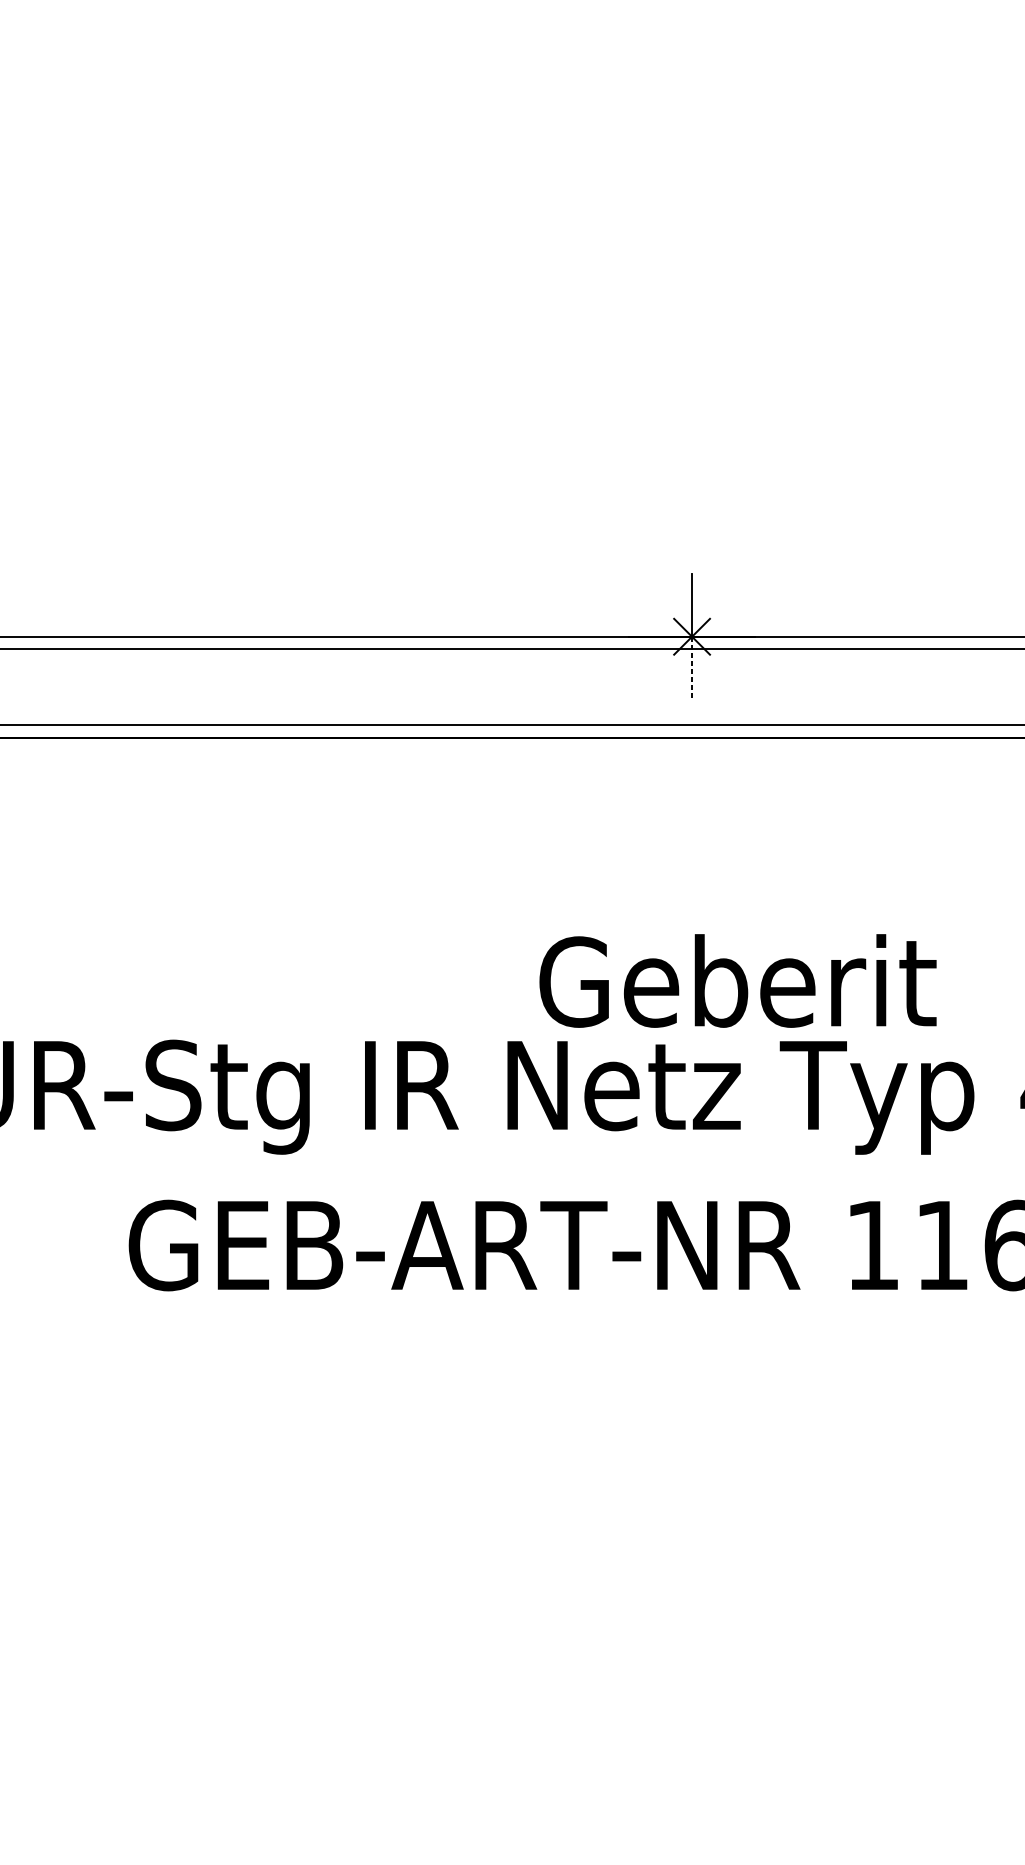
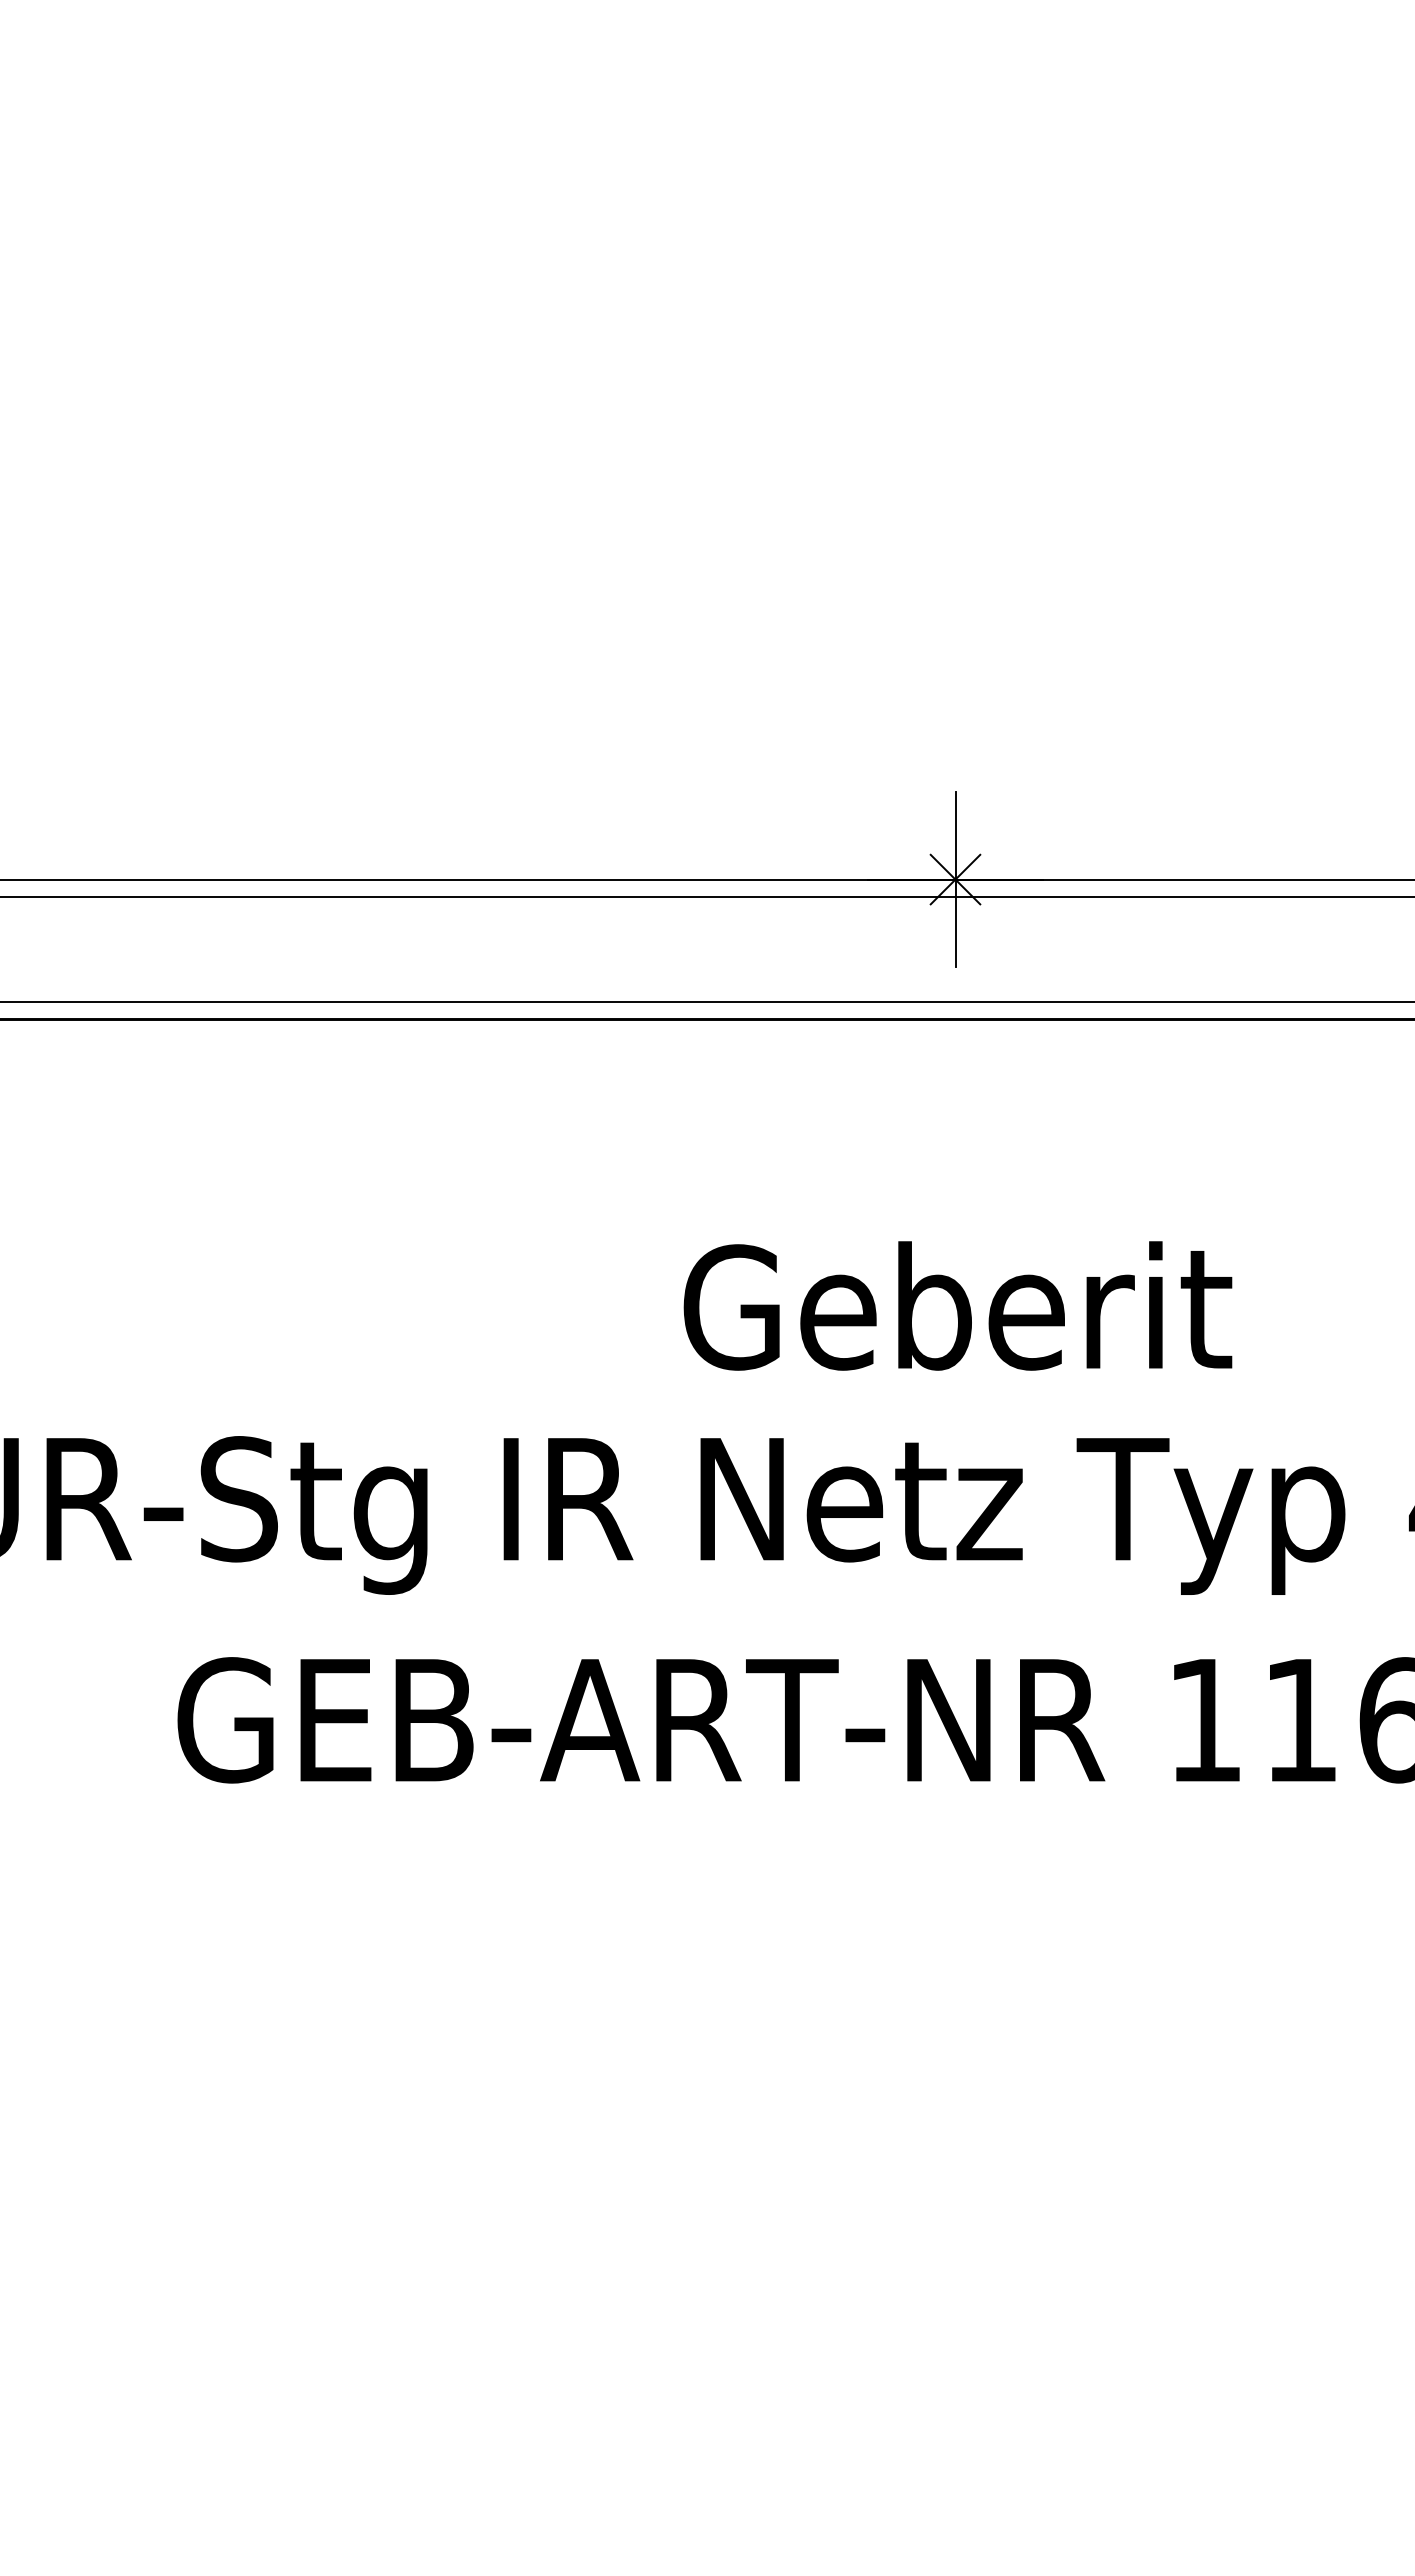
line: (692, 668) -> (955, 923), dashed -> solid
text: (737, 980) -> (957, 1305), moved

